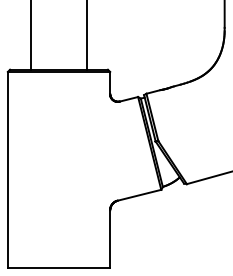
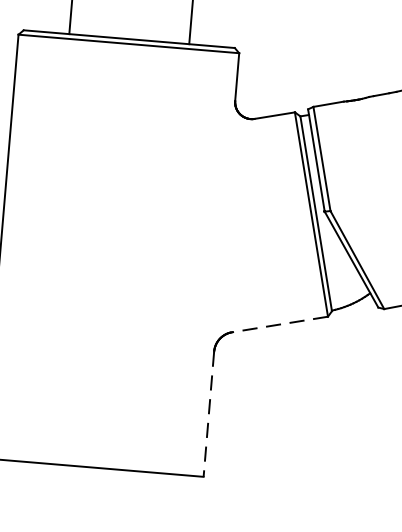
line: (139, 195) -> (280, 324), solid -> dashed
line: (110, 239) -> (209, 414), solid -> dashed

